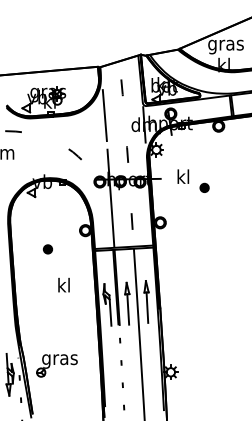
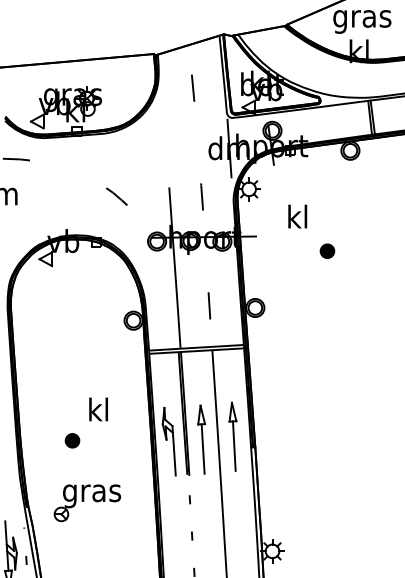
line: (104, 115) -> (164, 133), removed
text: (183, 176) -> (297, 216), moved
part: (47, 249) -> (71, 440), moved
part: (56, 365) -> (86, 502), moved

